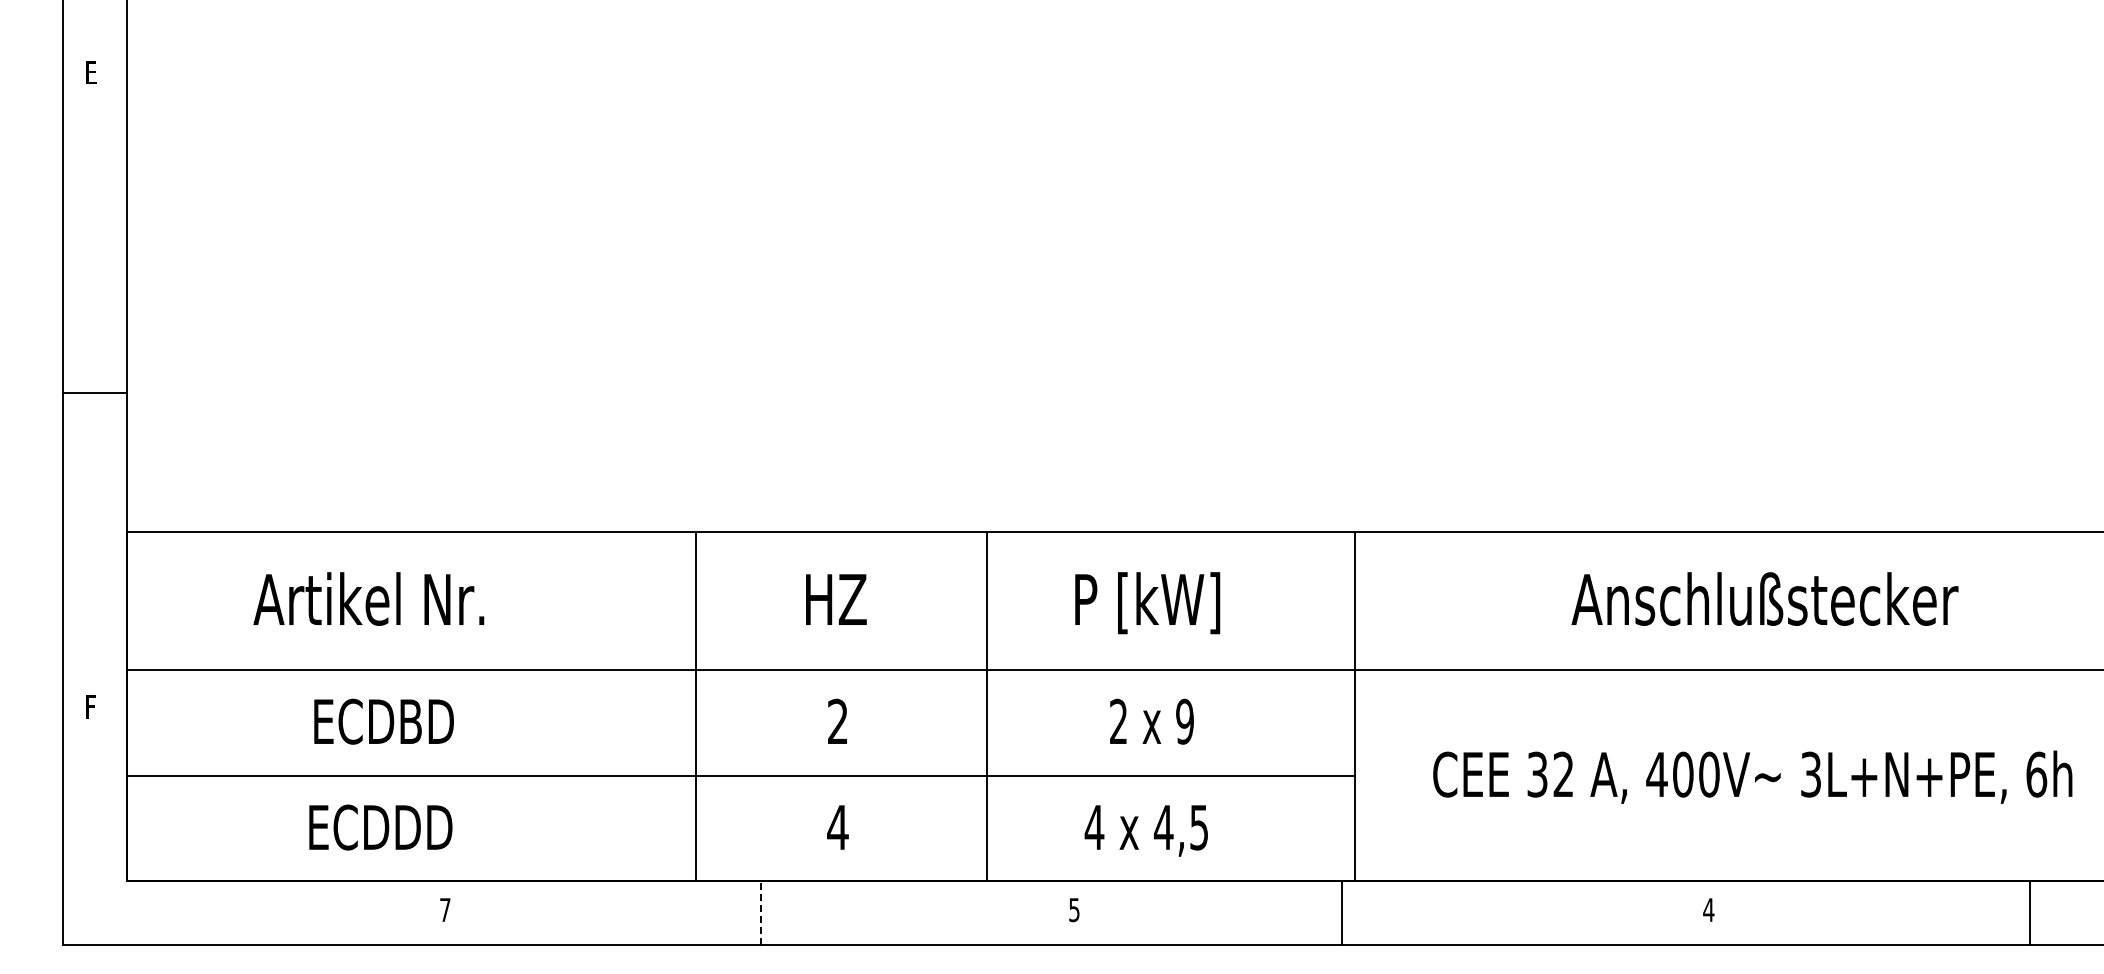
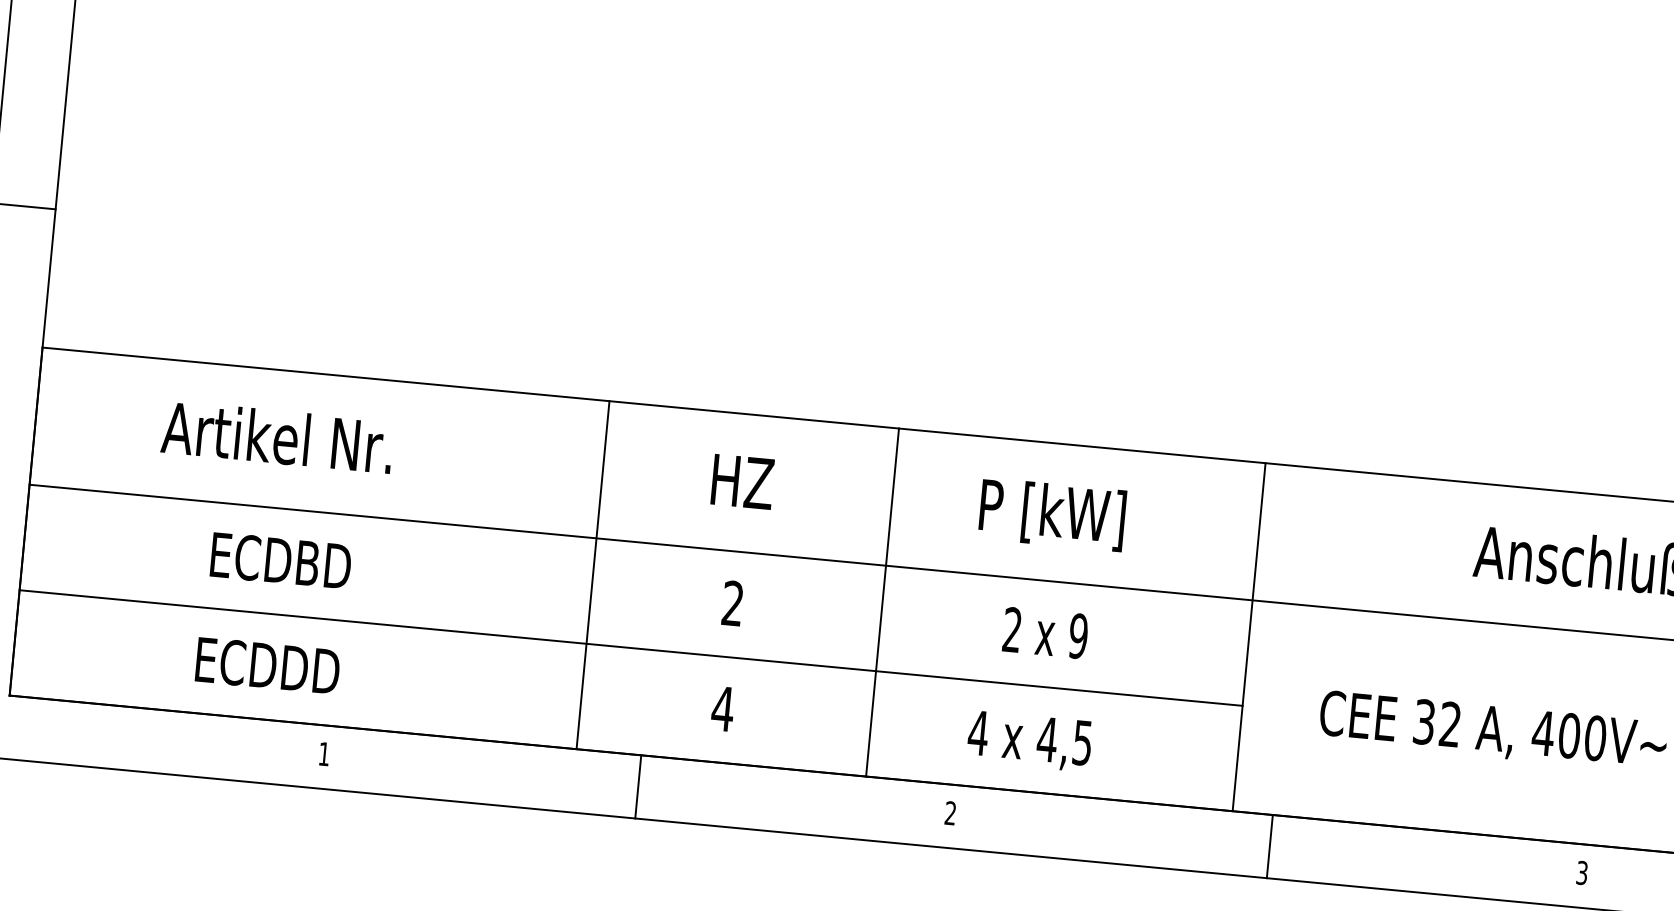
text: (445, 909) -> (324, 753), 7 -> 1
text: (1074, 910) -> (950, 813), 5 -> 2
text: (1708, 910) -> (1581, 873), 4 -> 3
line: (1342, 912) -> (1270, 845), moved
line: (760, 913) -> (637, 787), dashed -> solid

